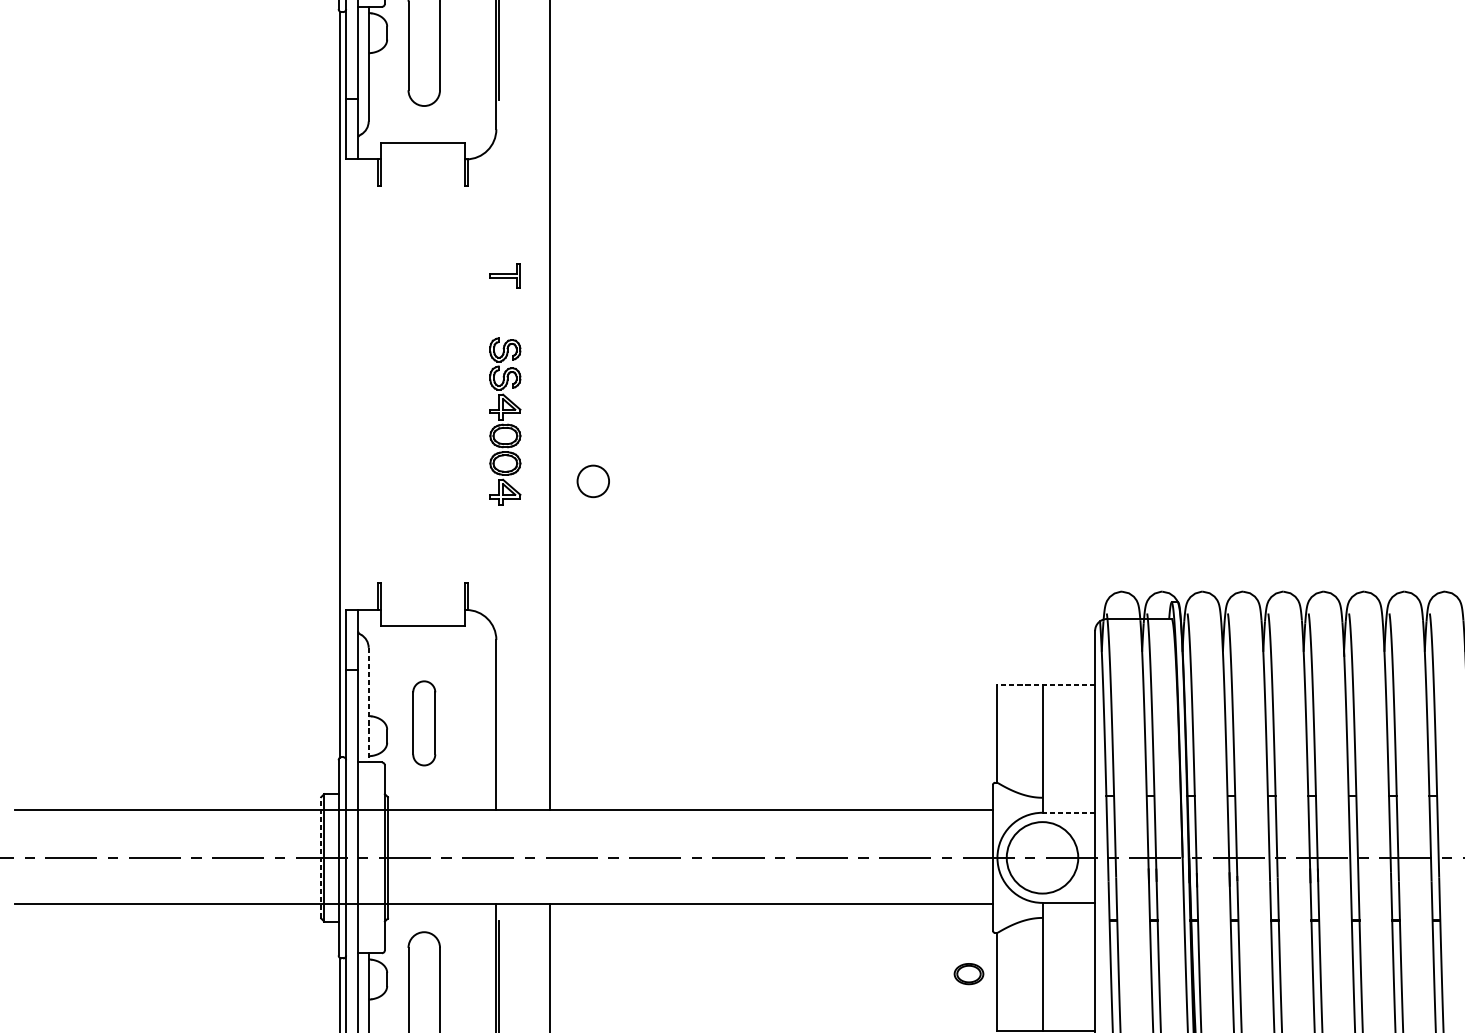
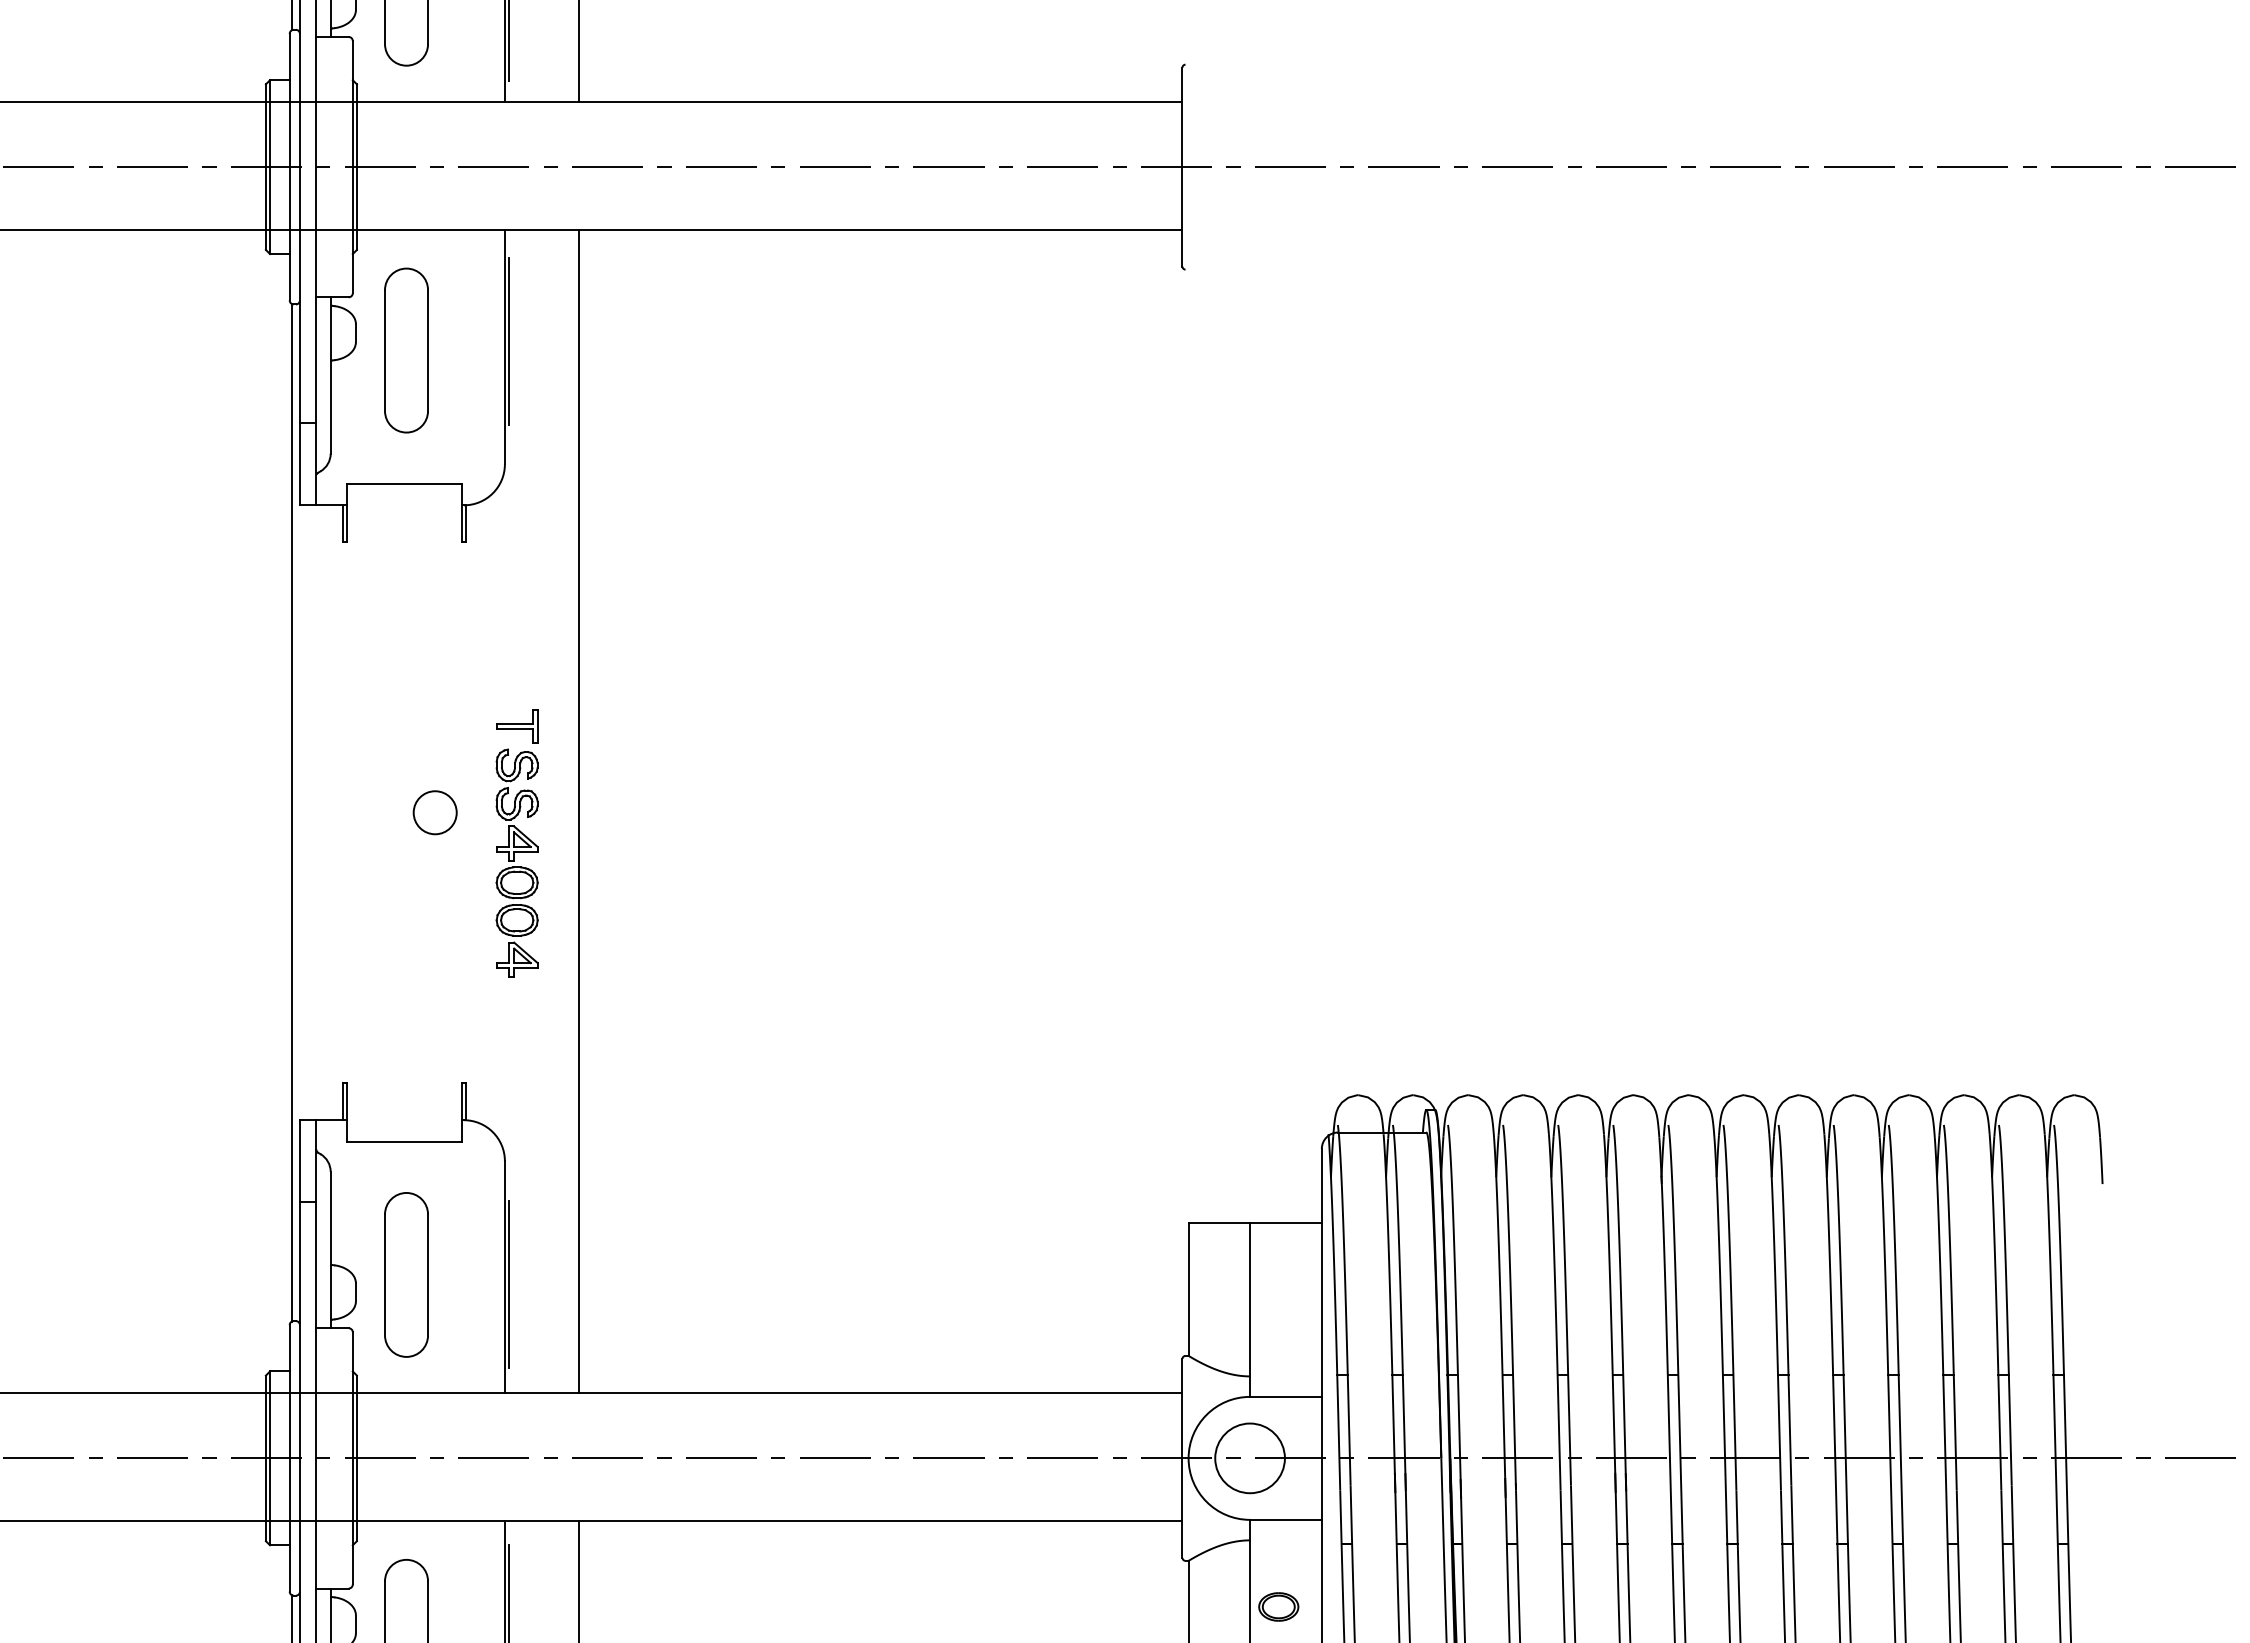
part: (505, 276) -> (517, 726), moved
circle: (592, 481) -> (434, 812), moved
line: (1046, 684) -> (1255, 1222), dashed -> solid
line: (368, 705) -> (330, 1250), dashed -> solid
part: (424, 723) -> (406, 1274), size x1.43
line: (499, 729) -> (509, 1283), added
line: (1068, 812) -> (1285, 1396), dashed -> solid
line: (320, 857) -> (265, 1458), dashed -> solid
circle: (1042, 857) -> (1249, 1458), size x0.71
part: (968, 973) -> (1278, 1606), moved

